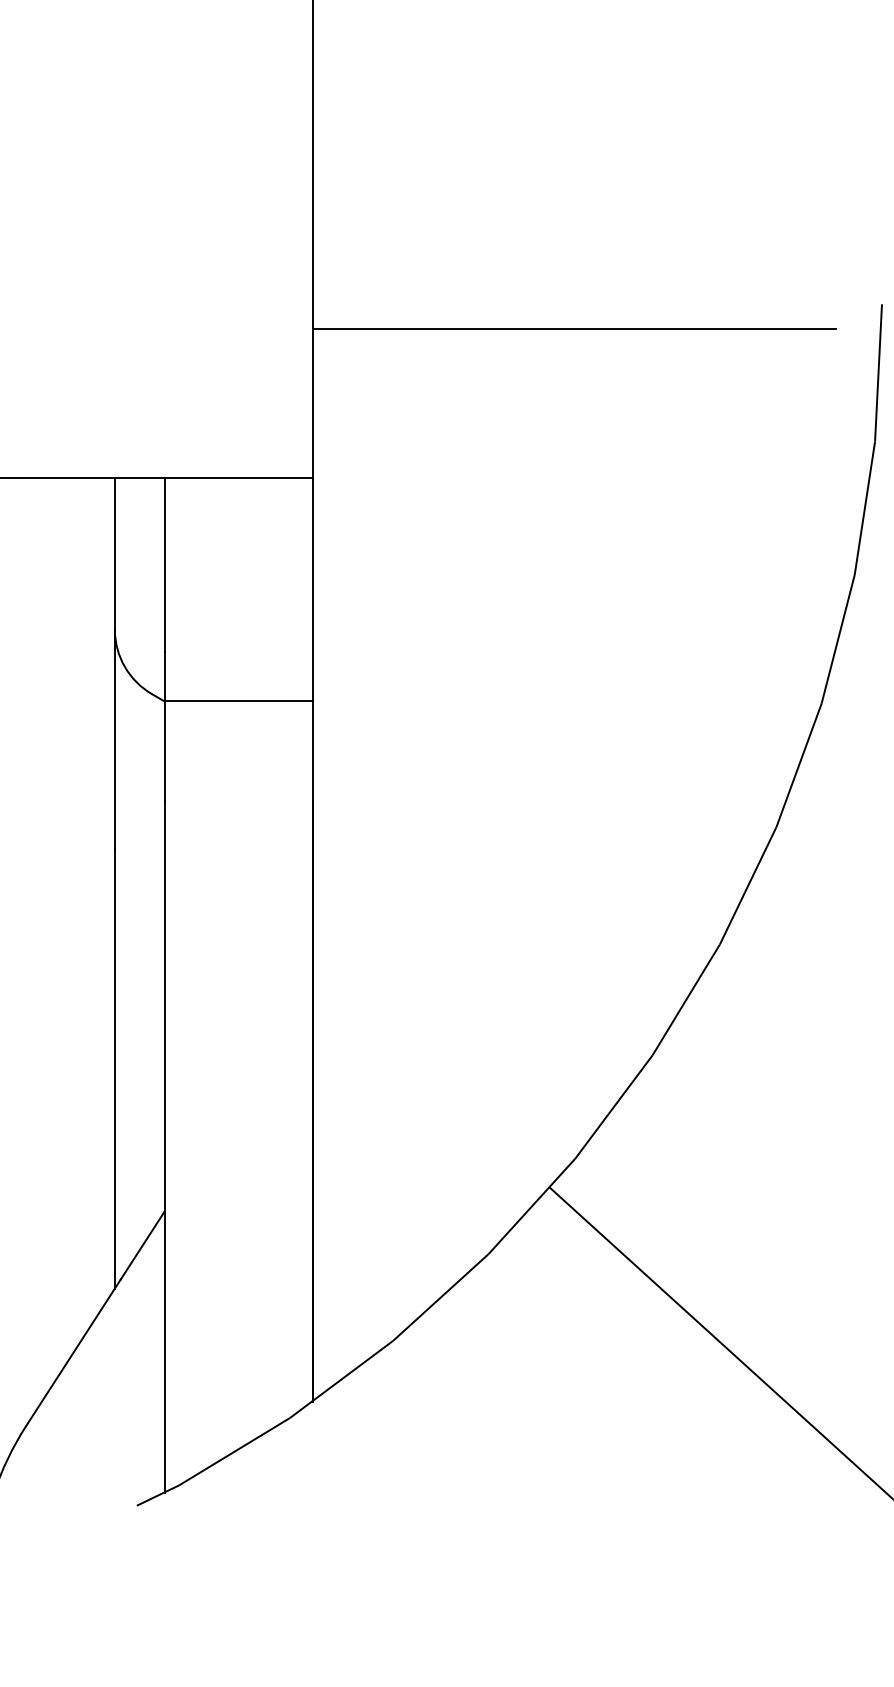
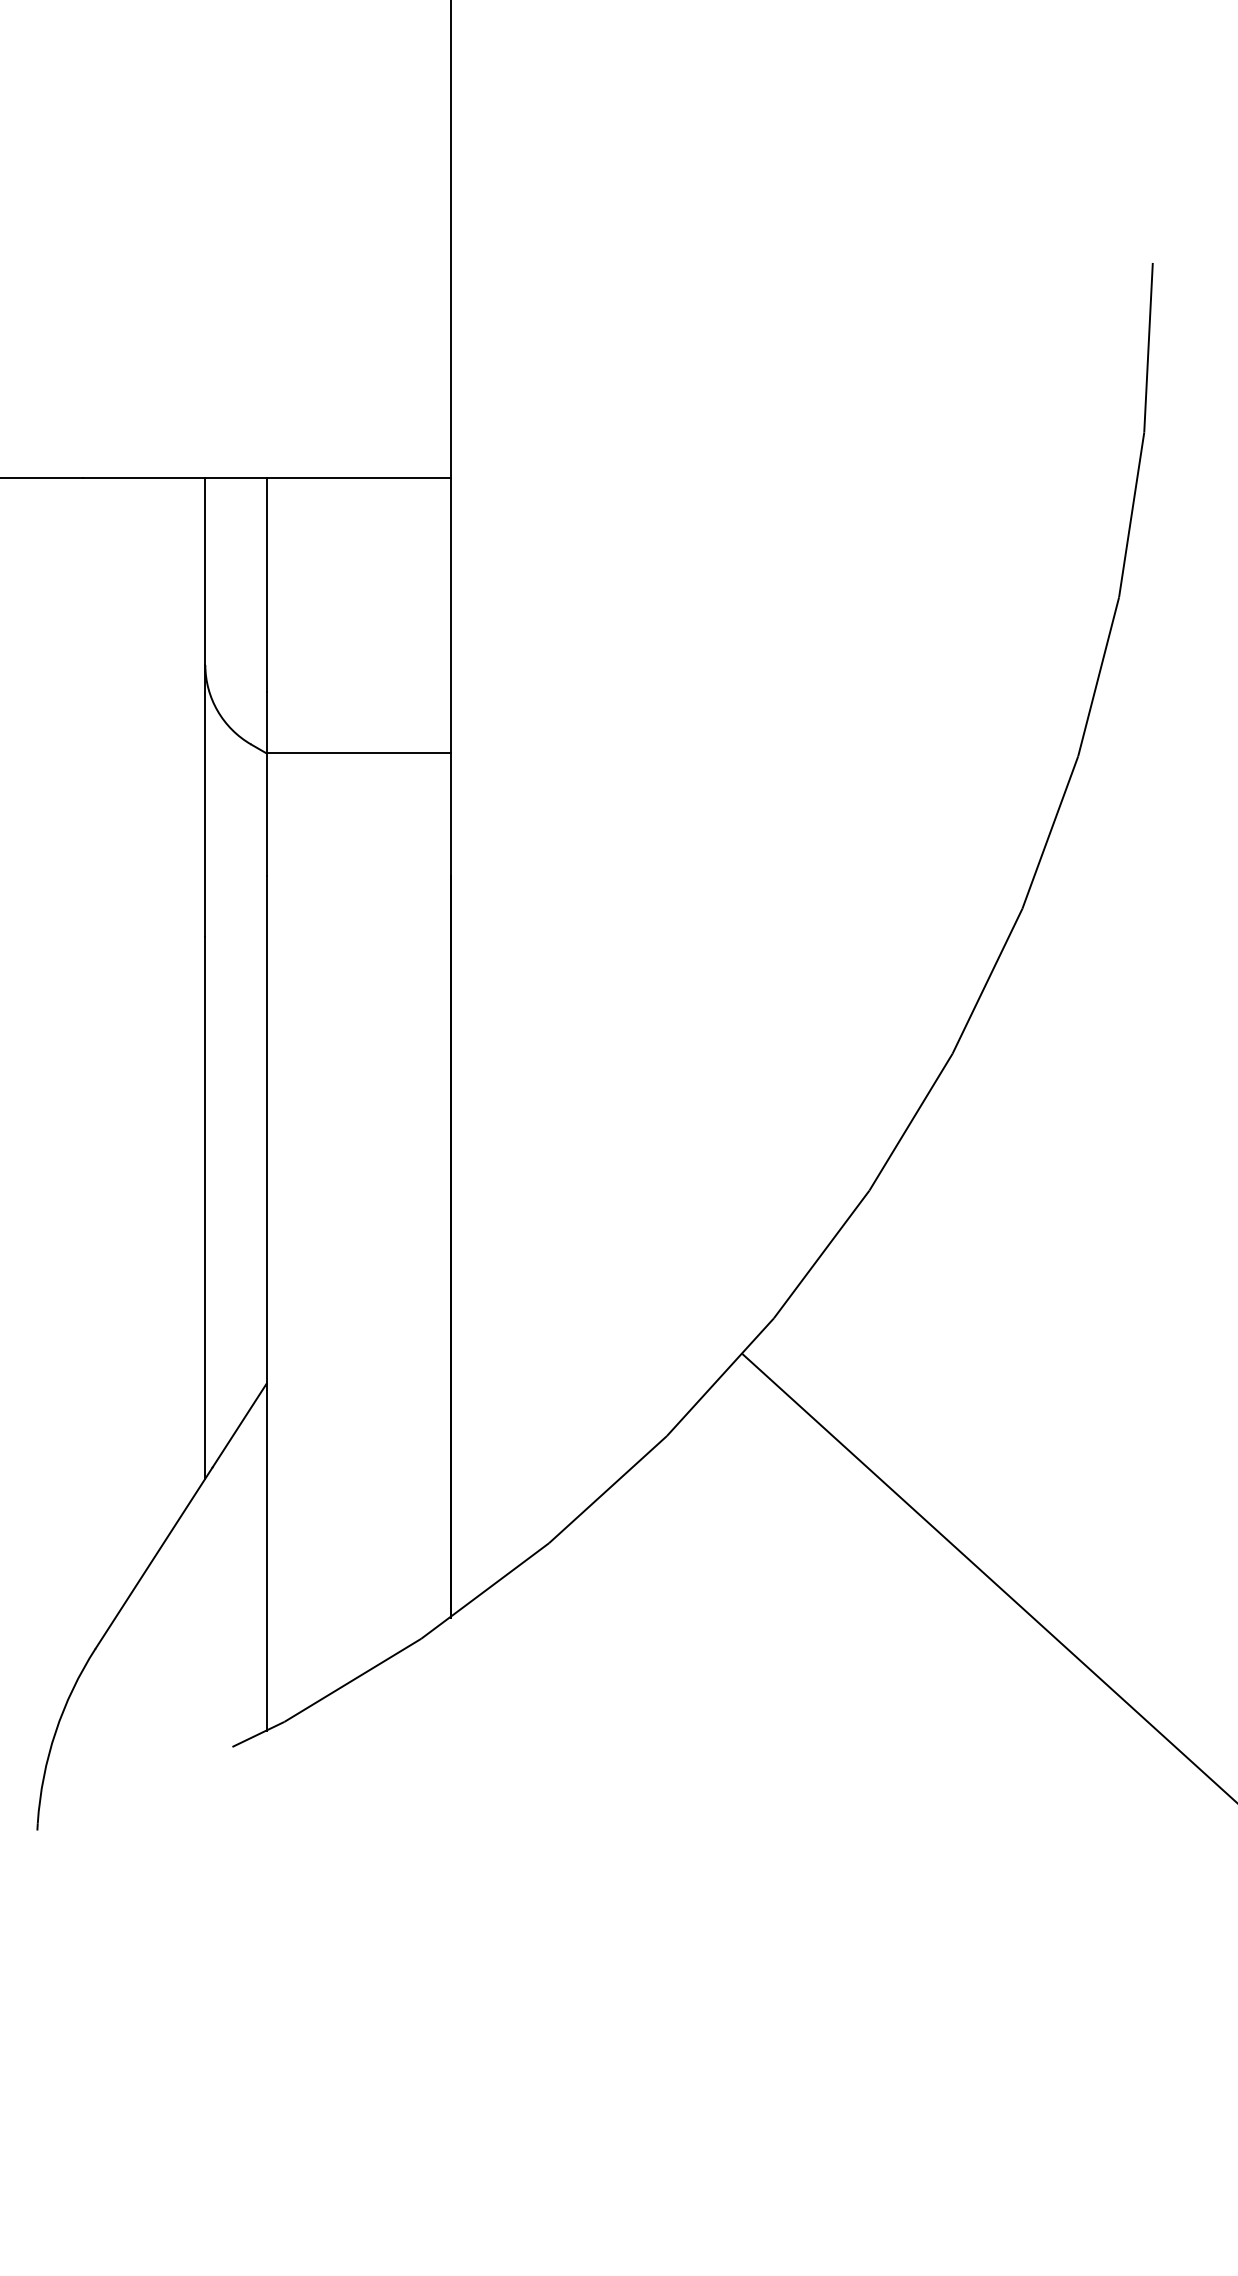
line: (574, 329) -> (772, 293), removed

